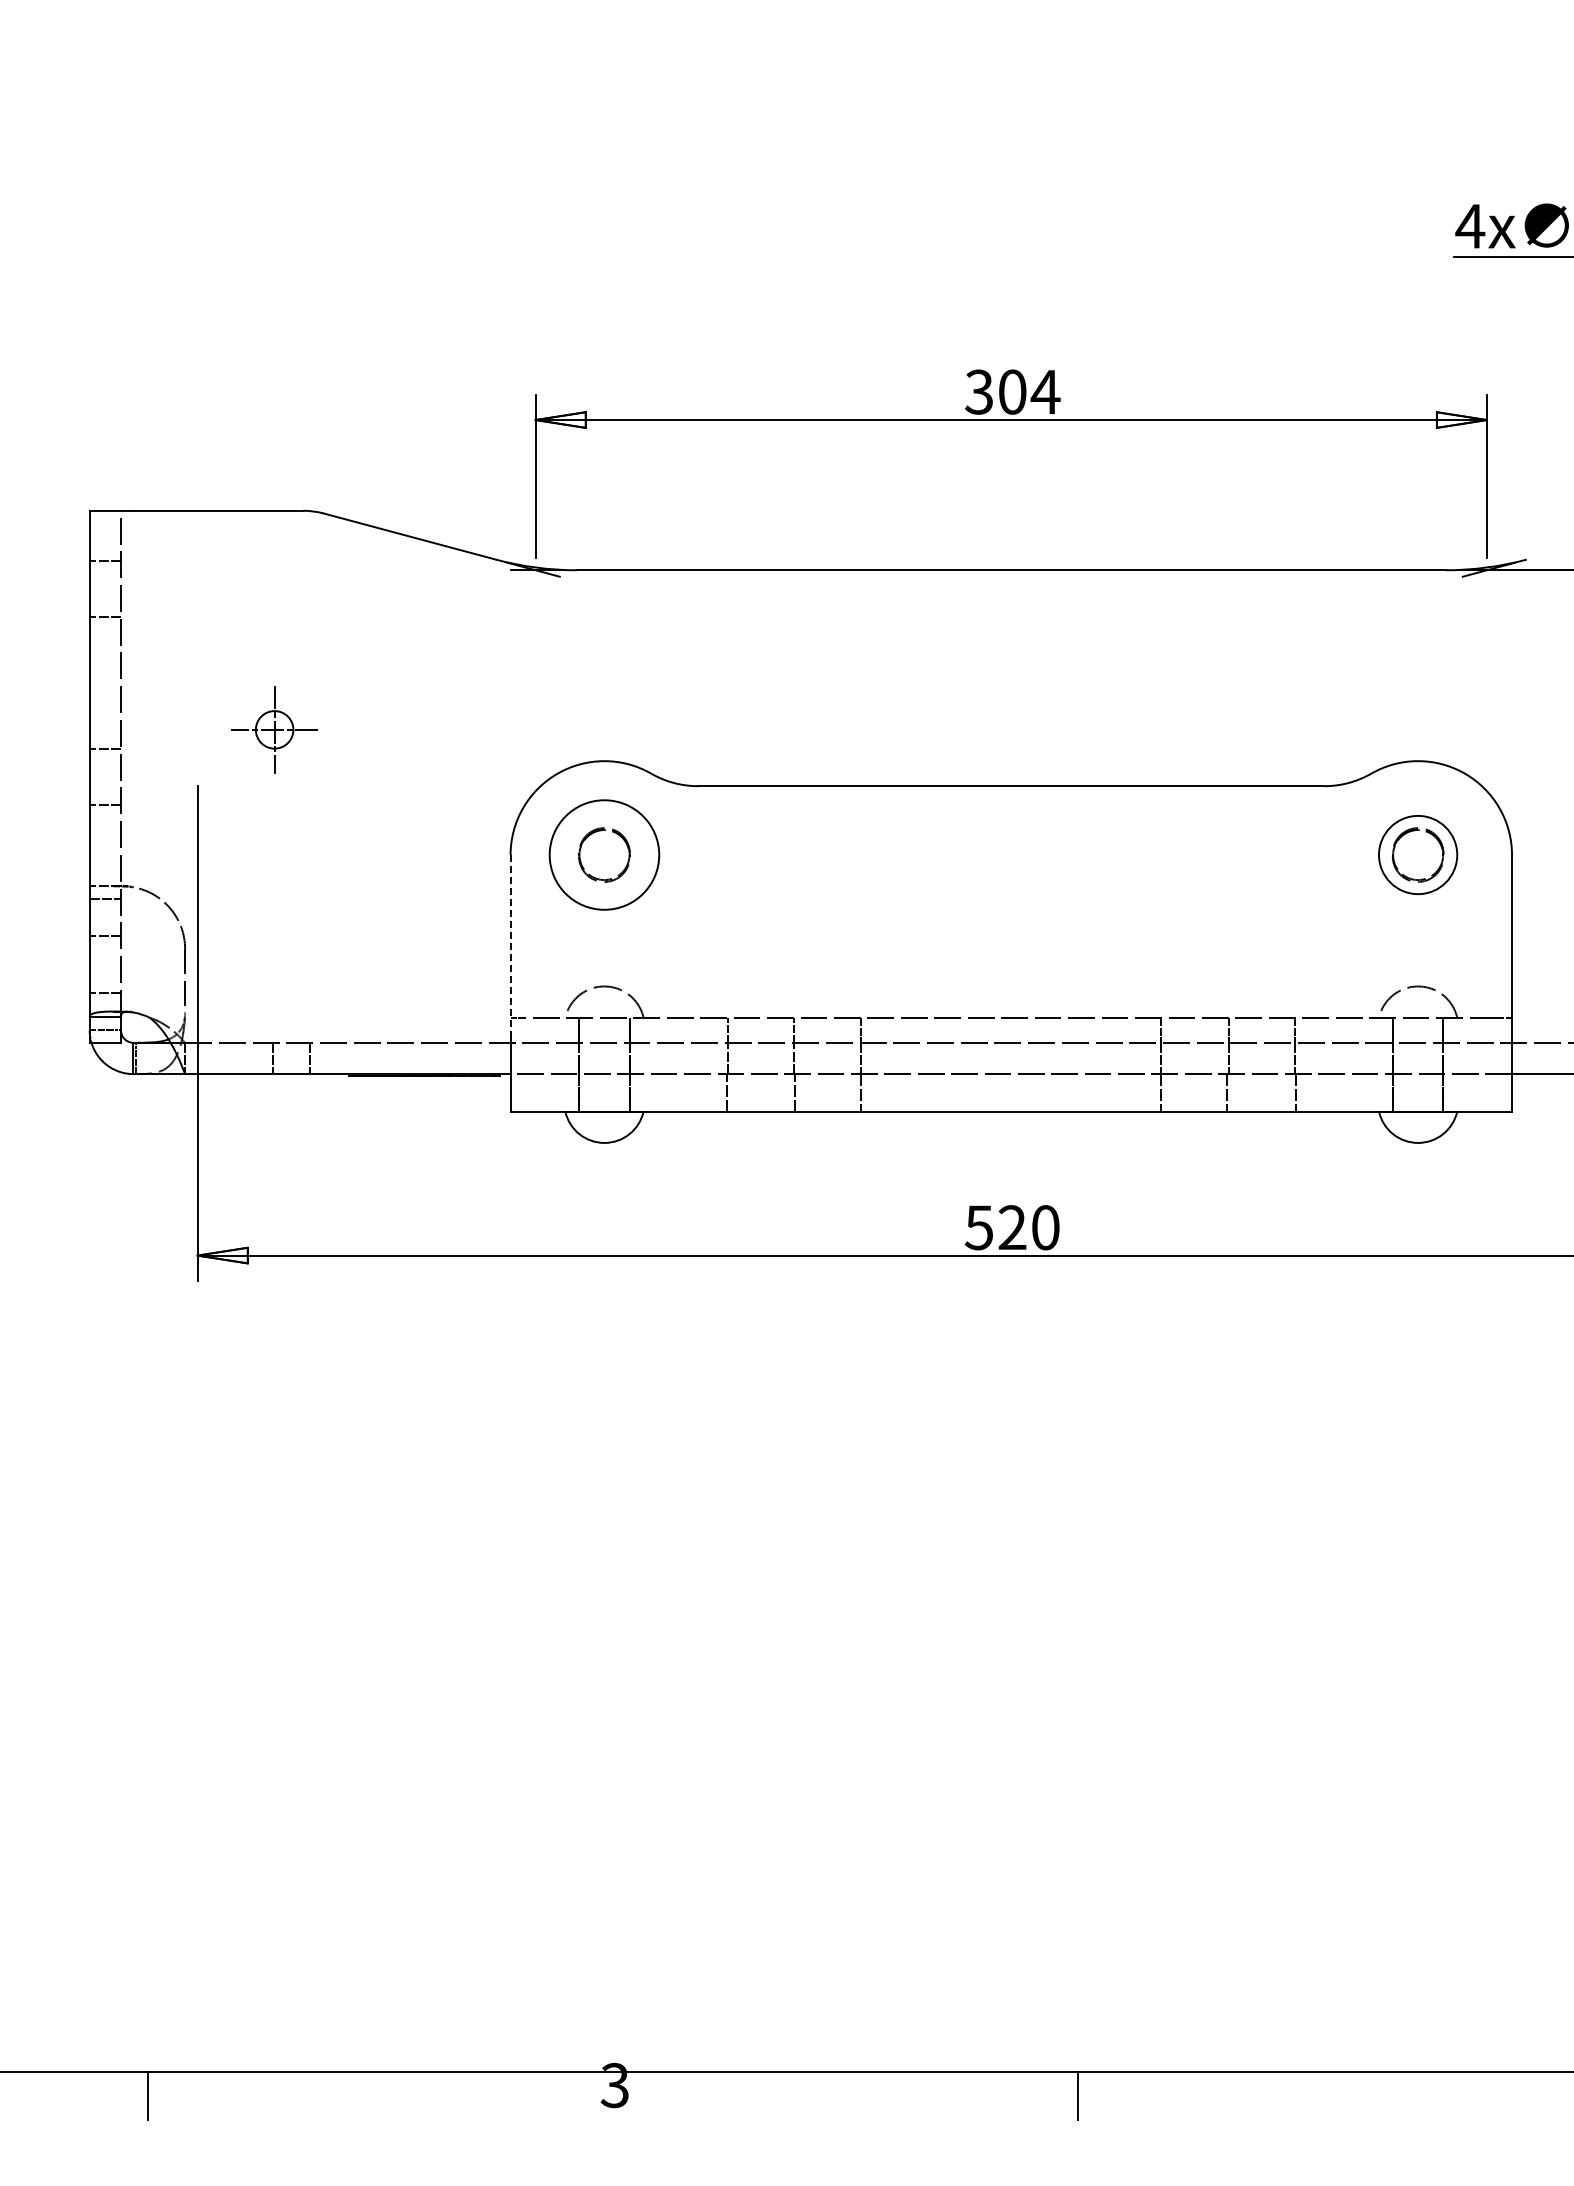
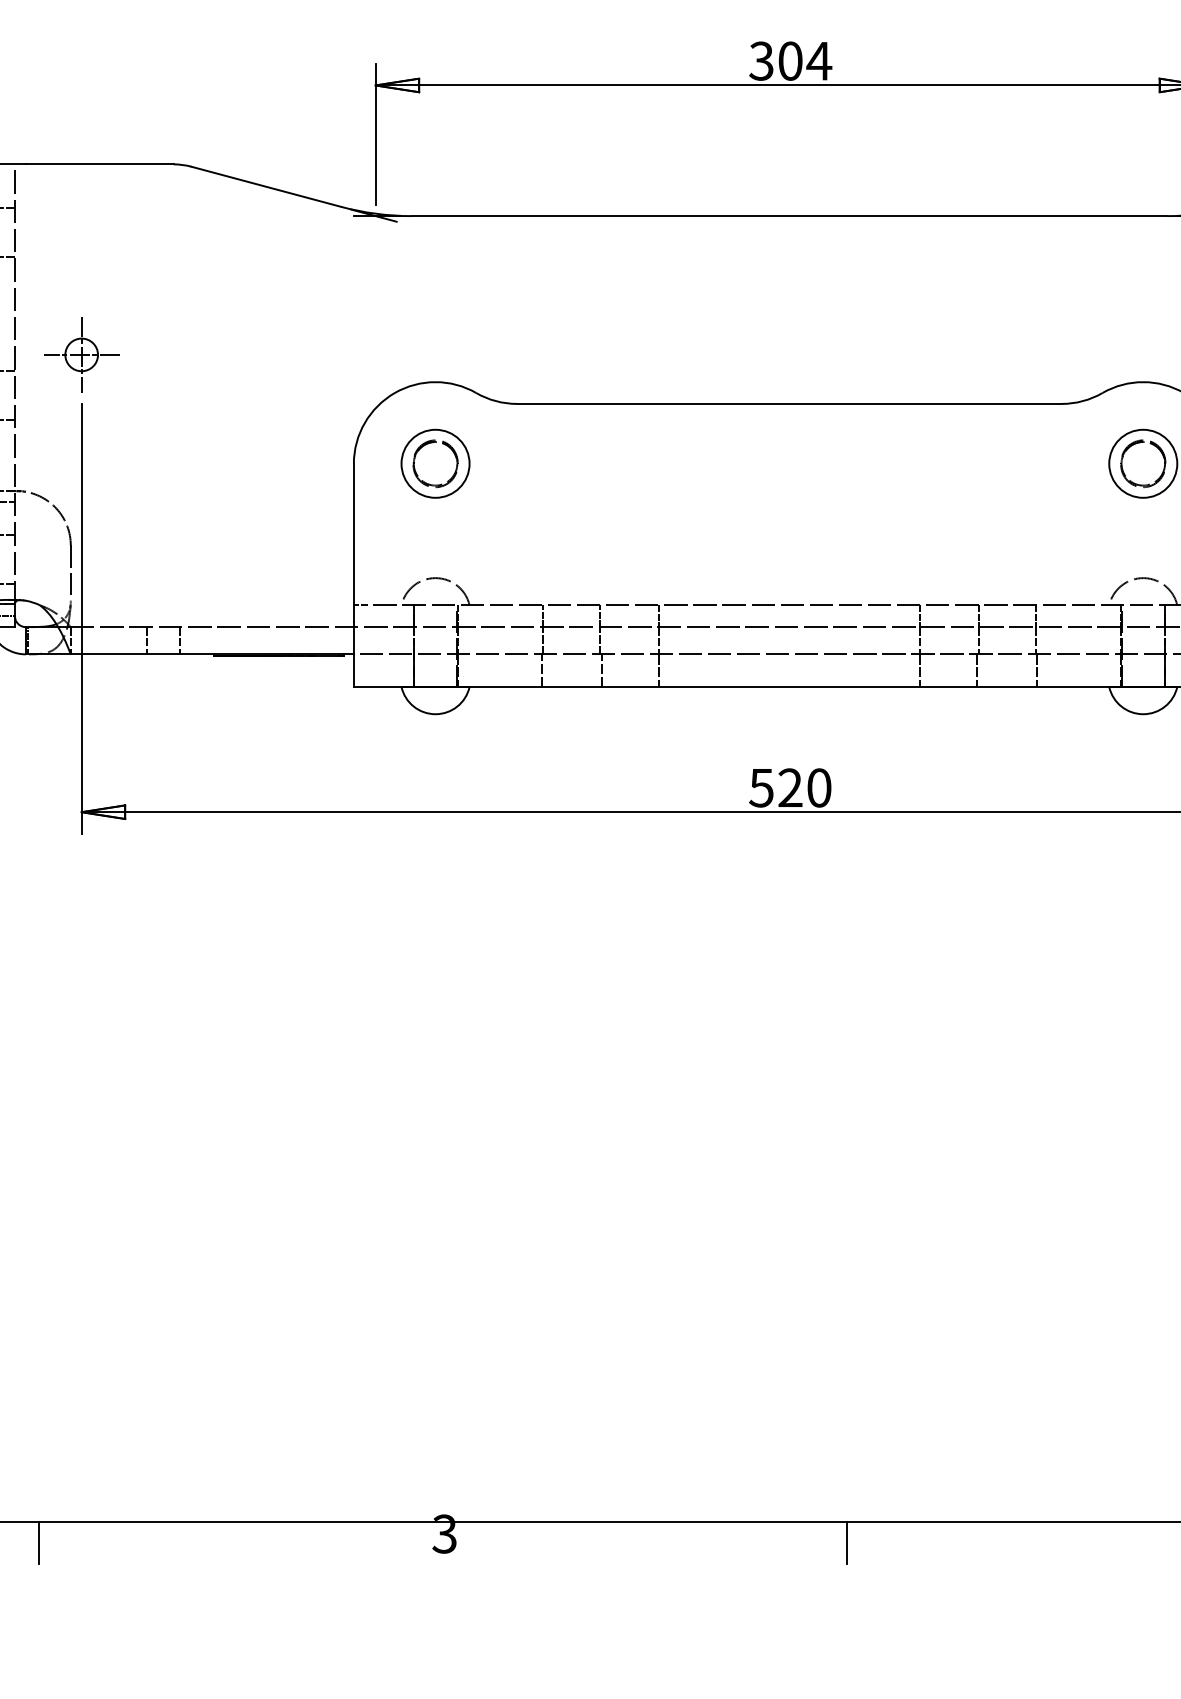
part: (274, 729) -> (81, 354), moved
circle: (604, 854) -> (435, 463), size x0.71
line: (510, 945) -> (353, 542), dashed -> solid

